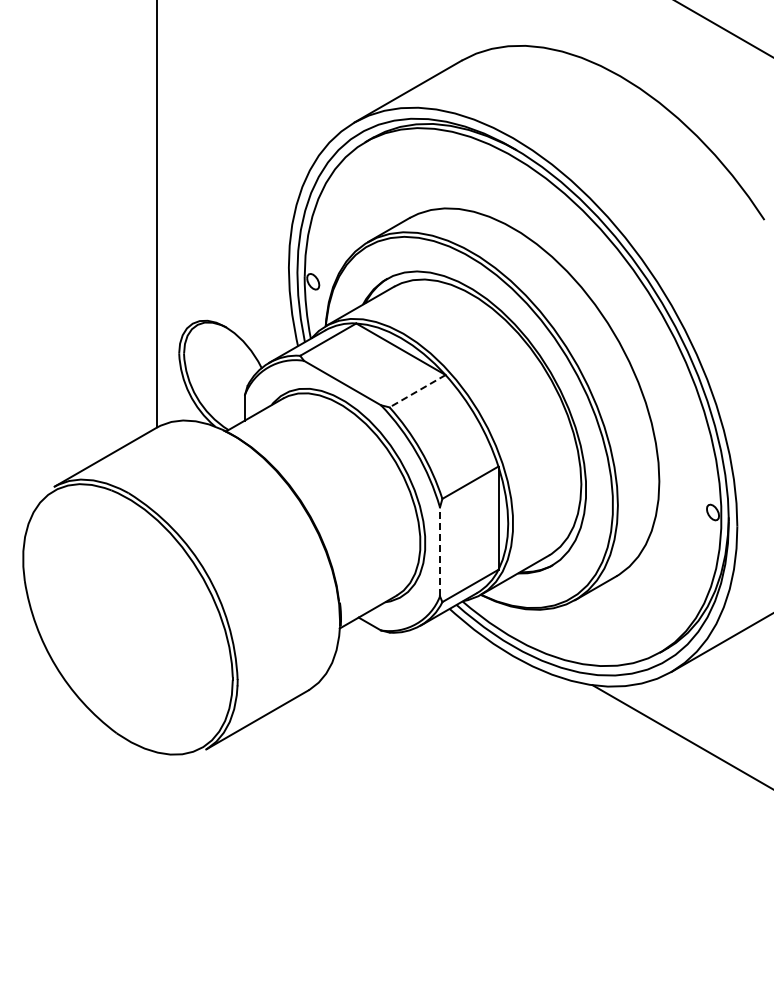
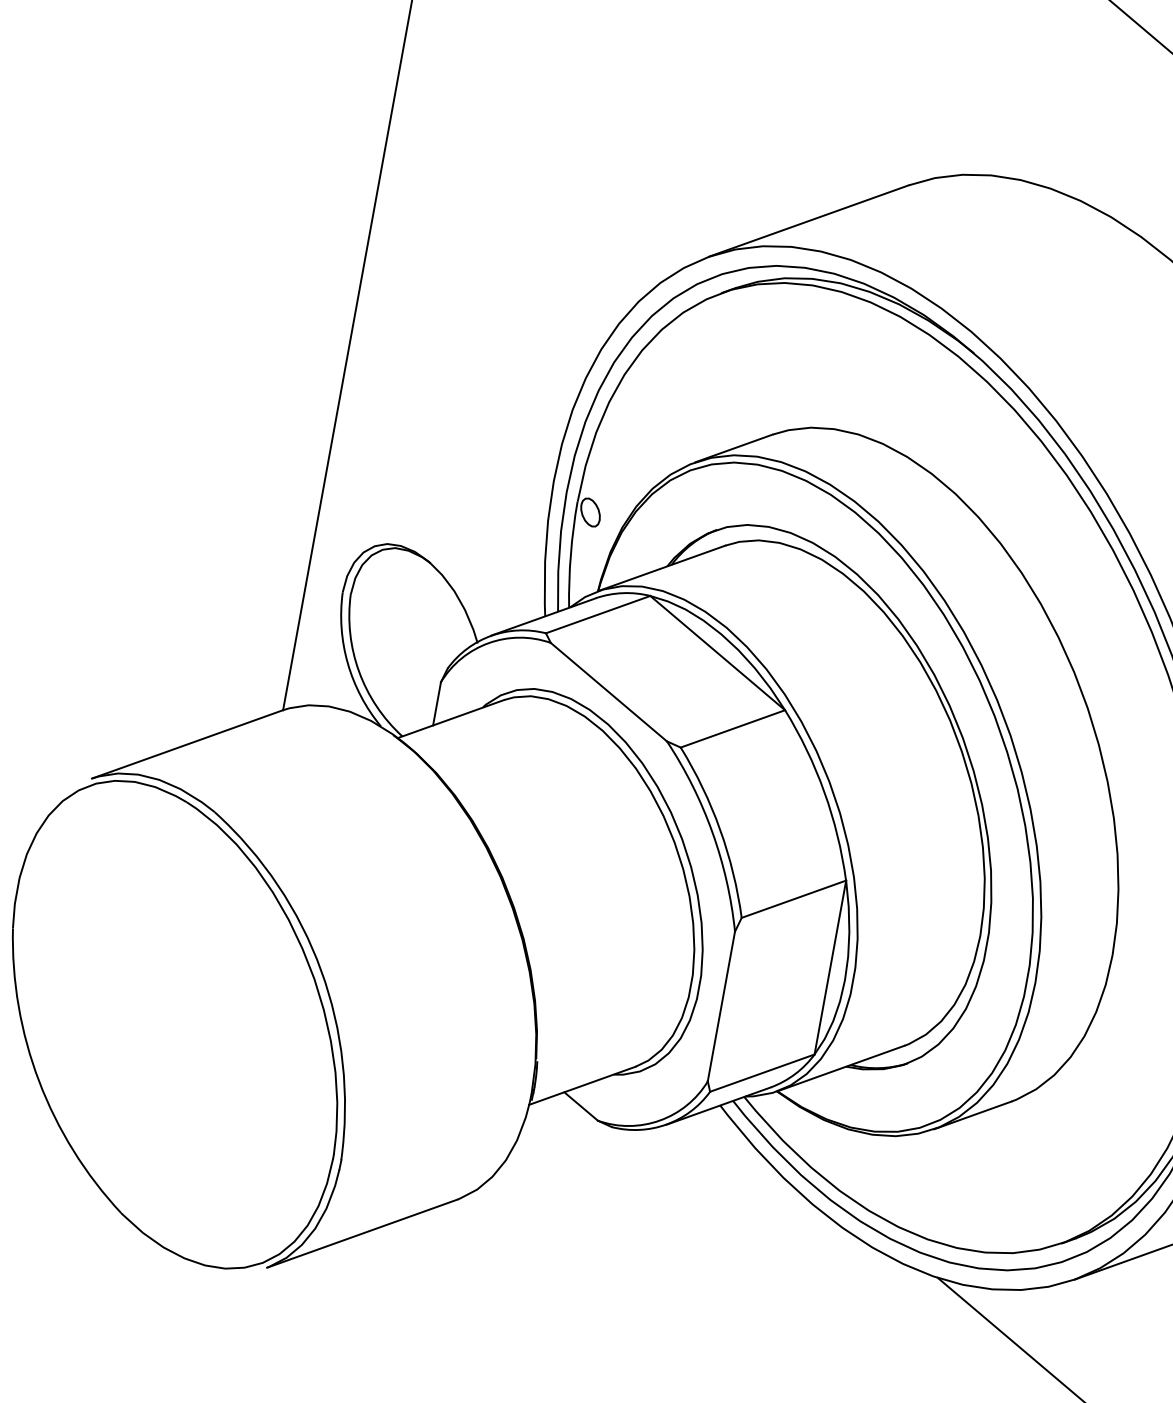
line: (417, 391) -> (732, 729), dashed -> solid
line: (439, 551) -> (720, 1005), dashed -> solid

